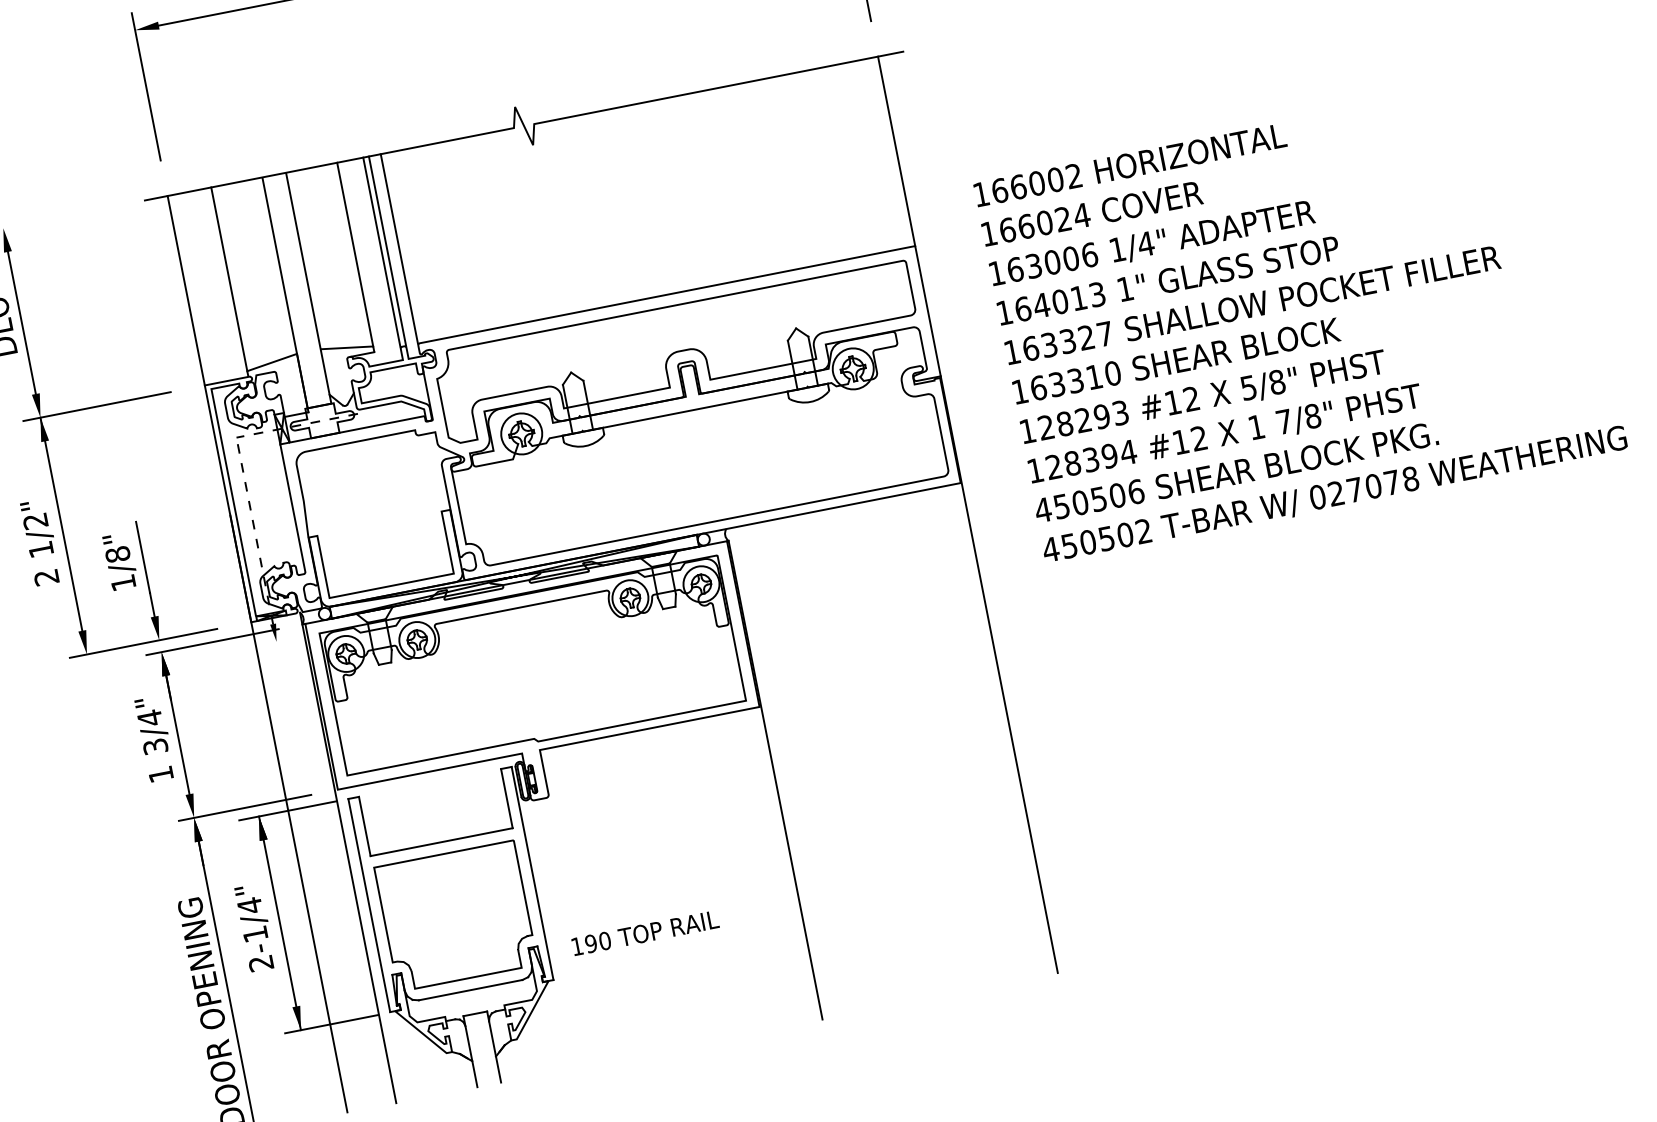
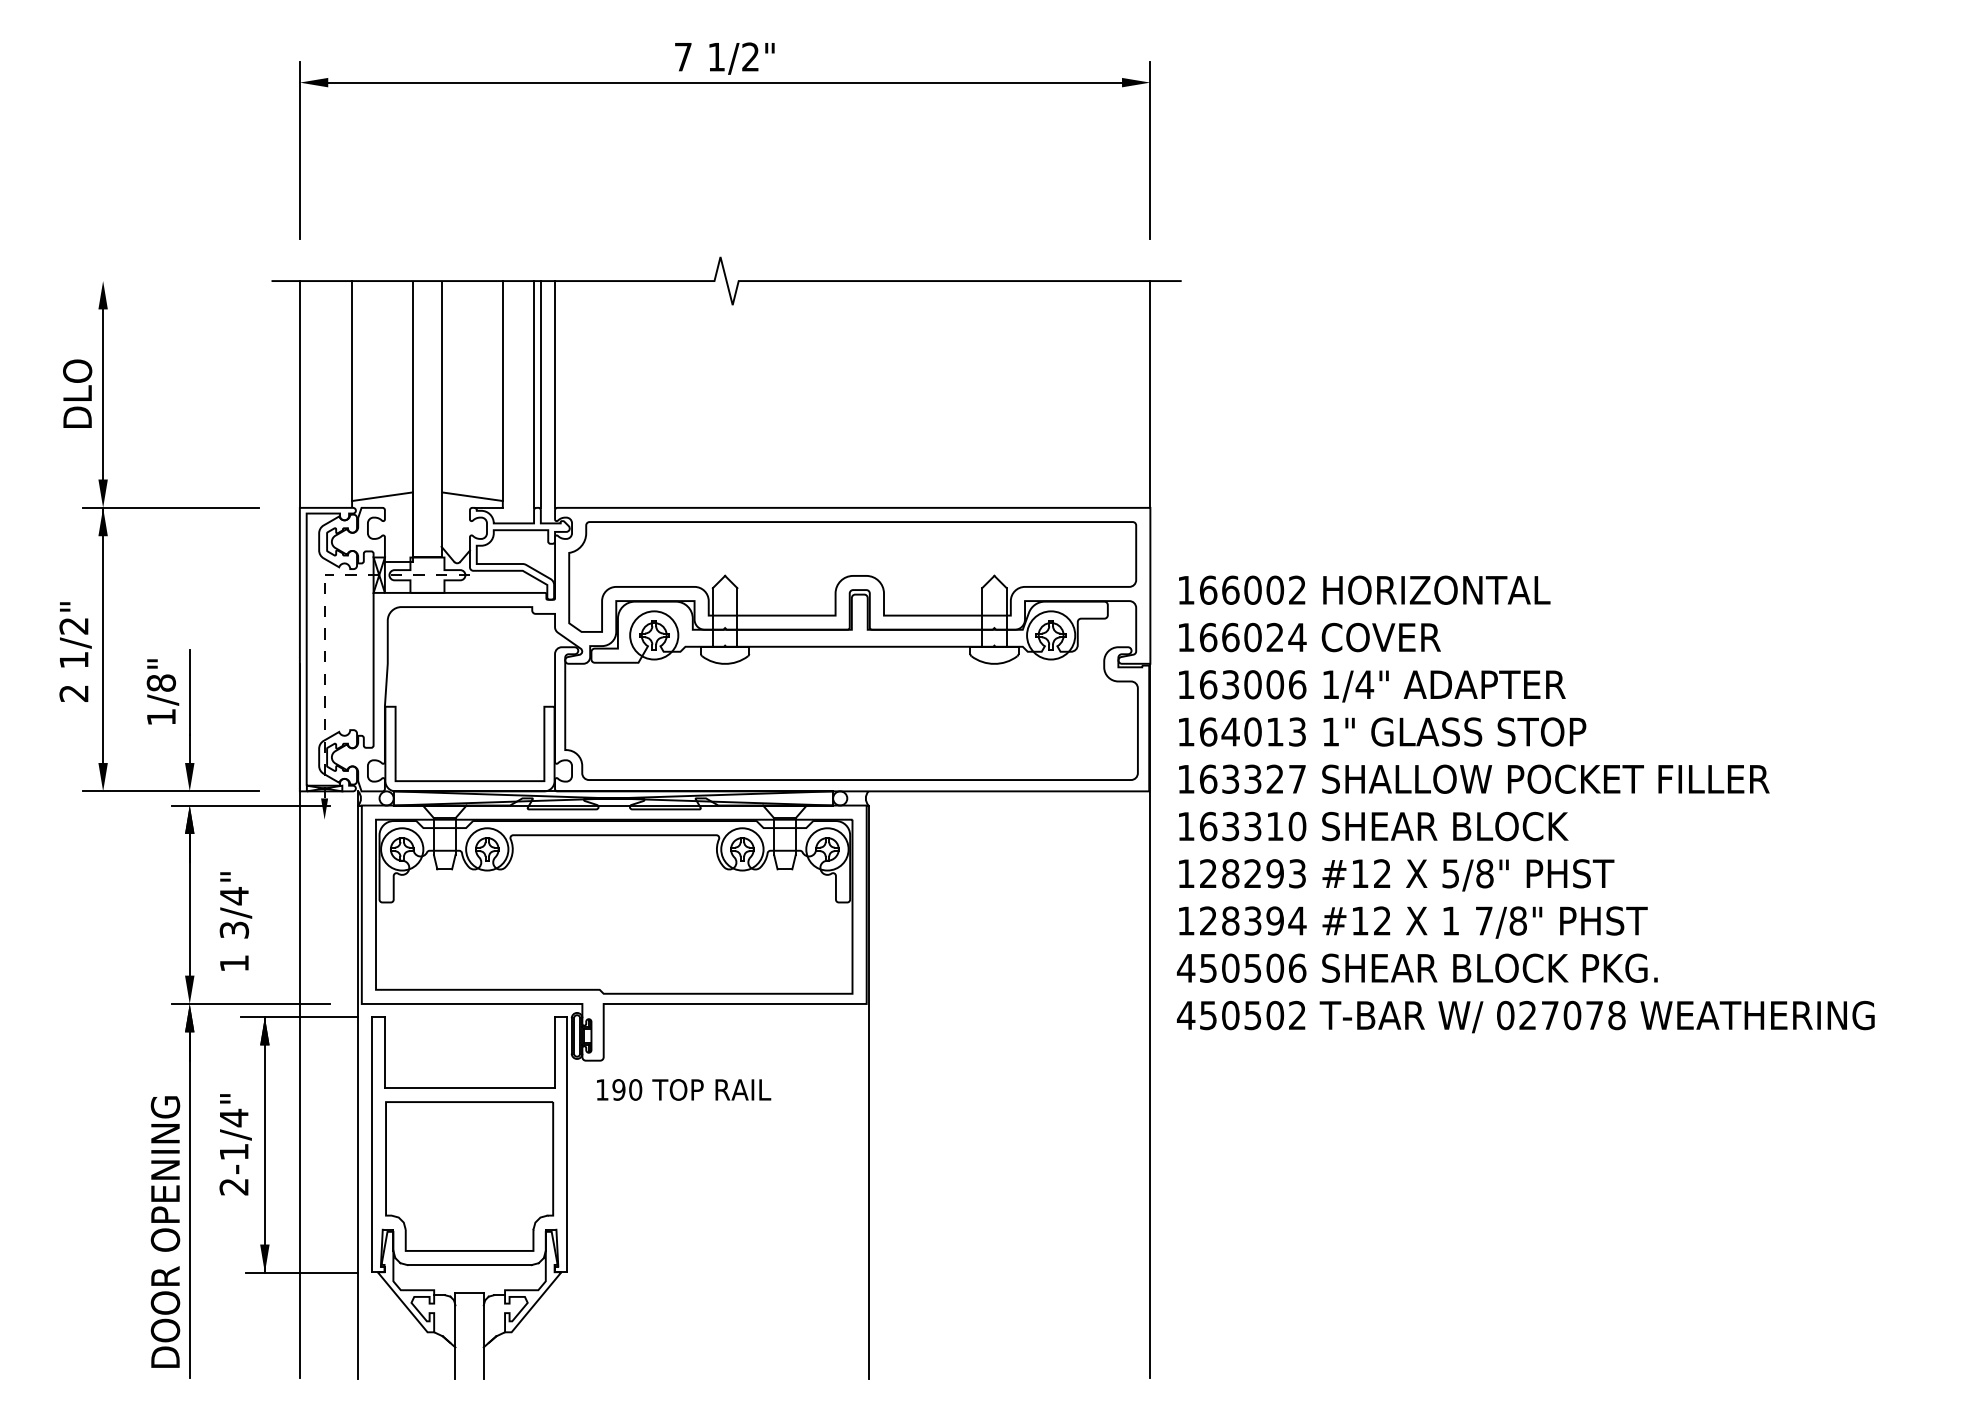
text: (1299, 317) -> (1525, 804), moved
text: (155, 739) -> (235, 921), moved
text: (645, 932) -> (684, 1089), moved

